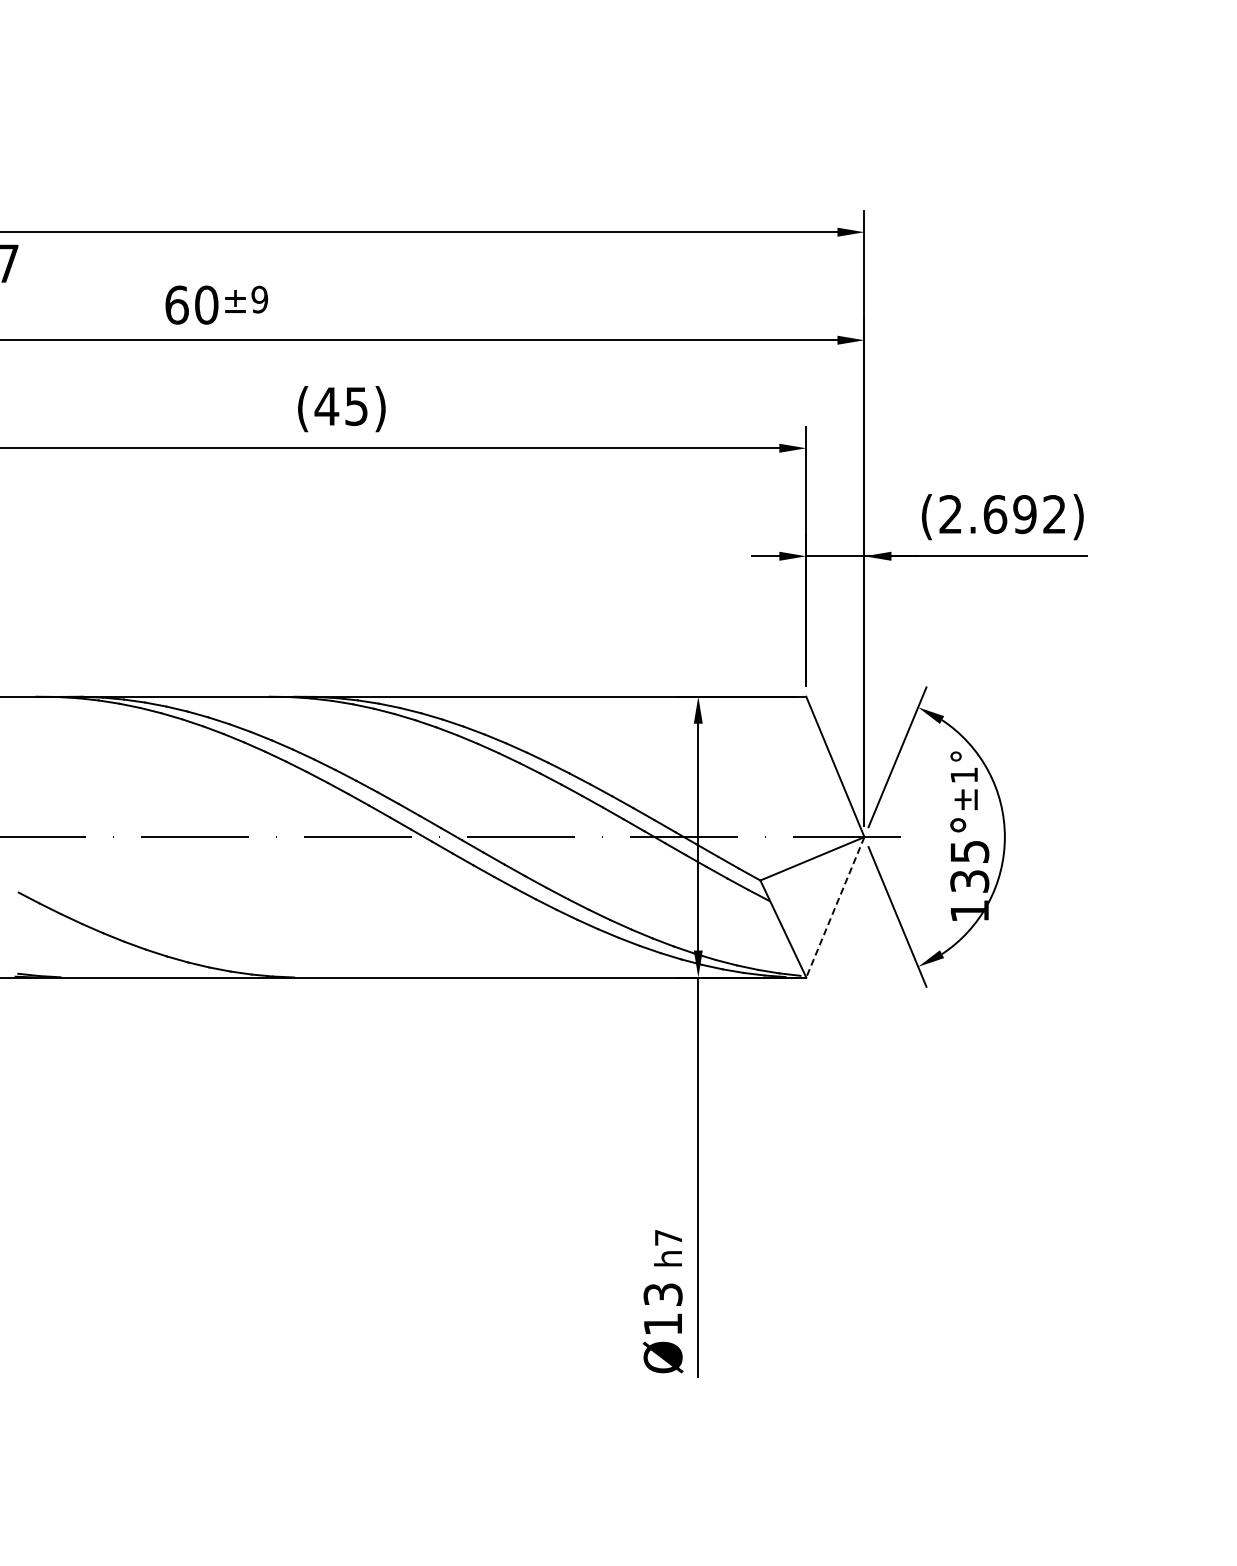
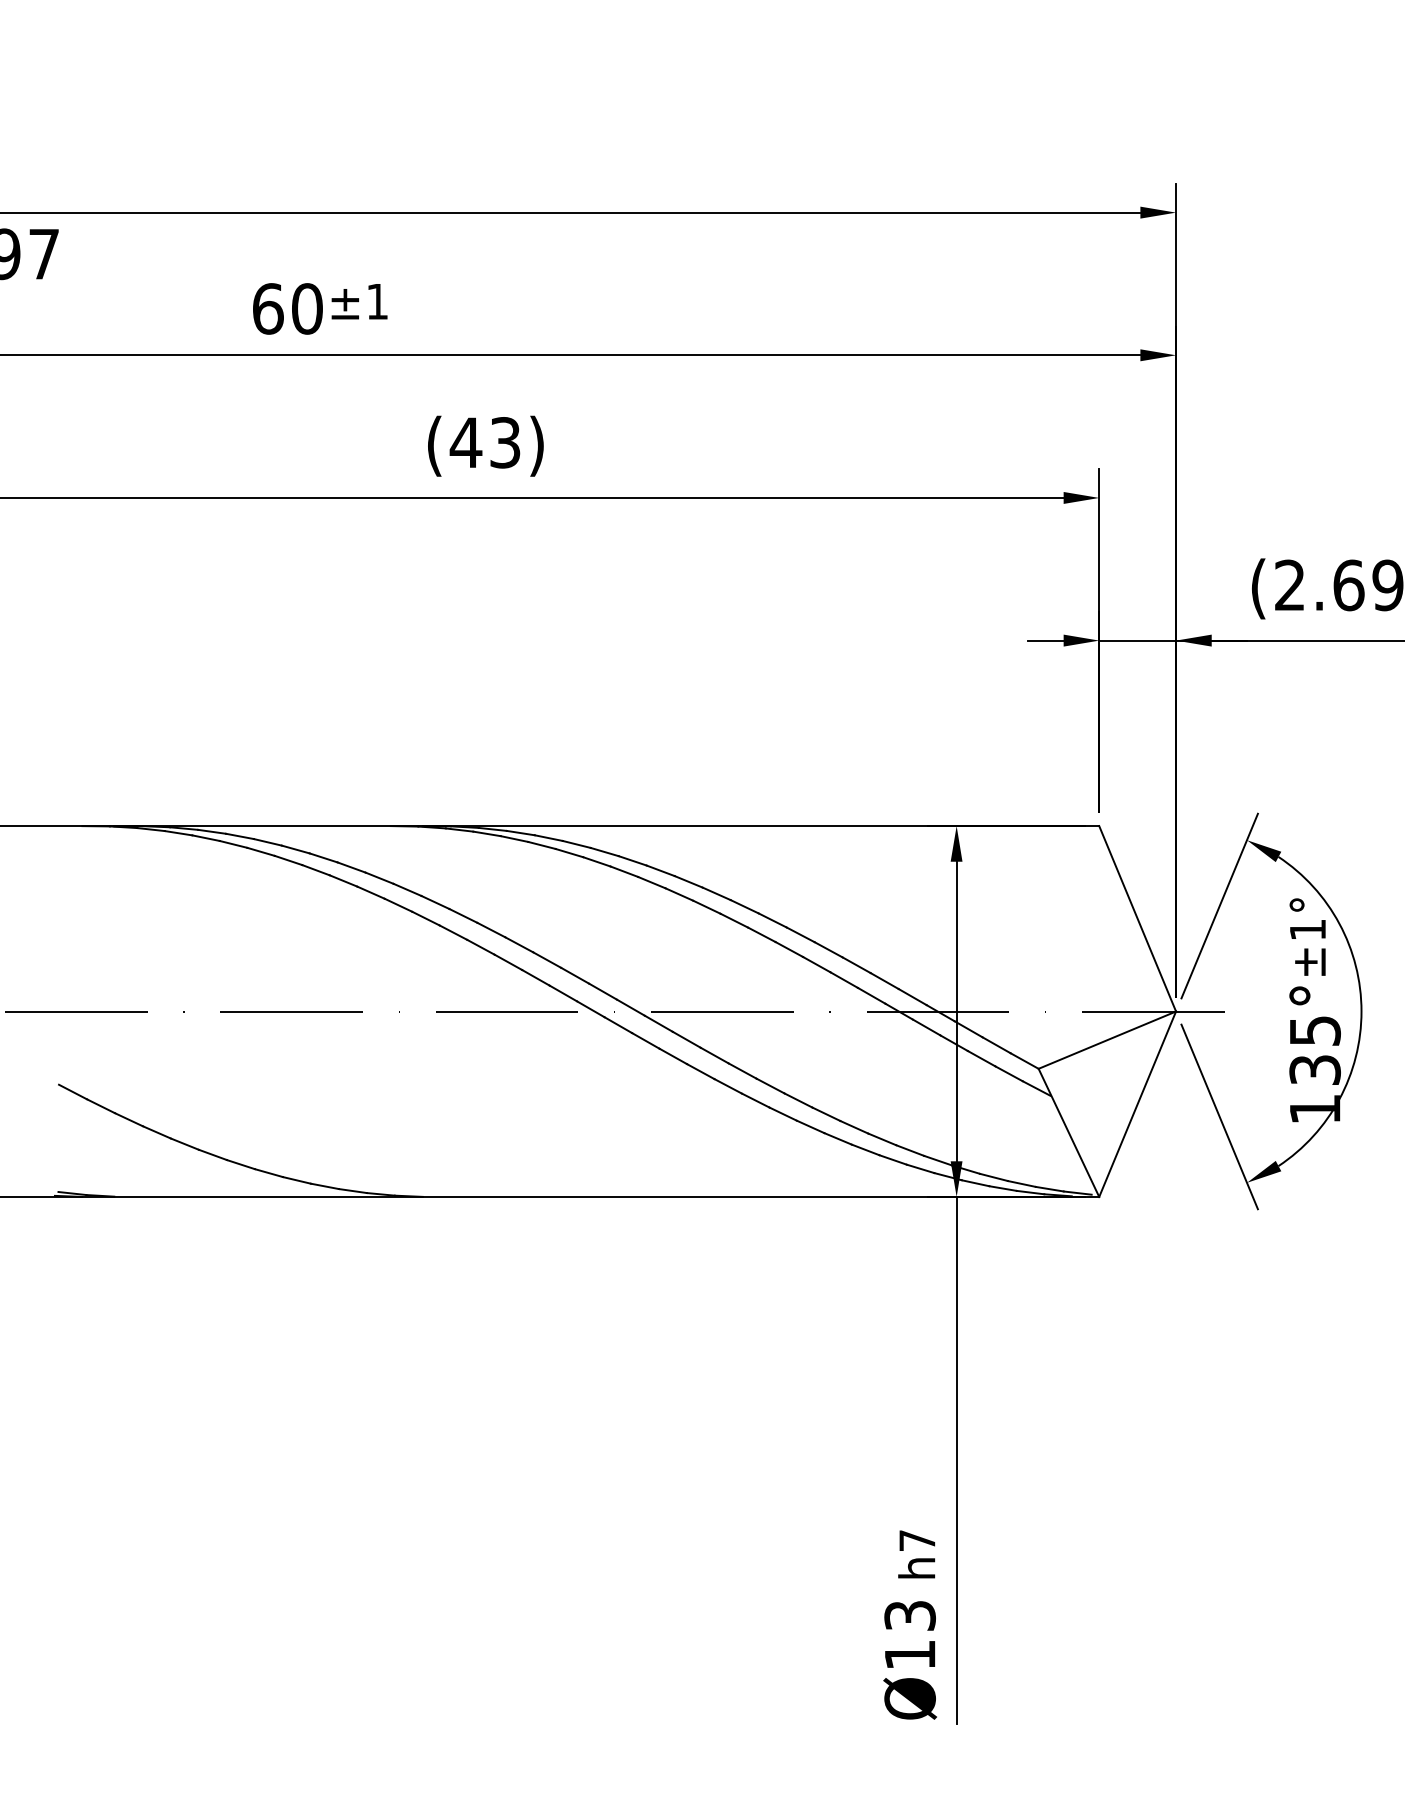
text: (259, 299) -> (377, 301), ±9 -> ±1
text: (356, 406) -> (505, 442), (45) -> (43)
line: (835, 907) -> (1137, 1104), dashed -> solid

